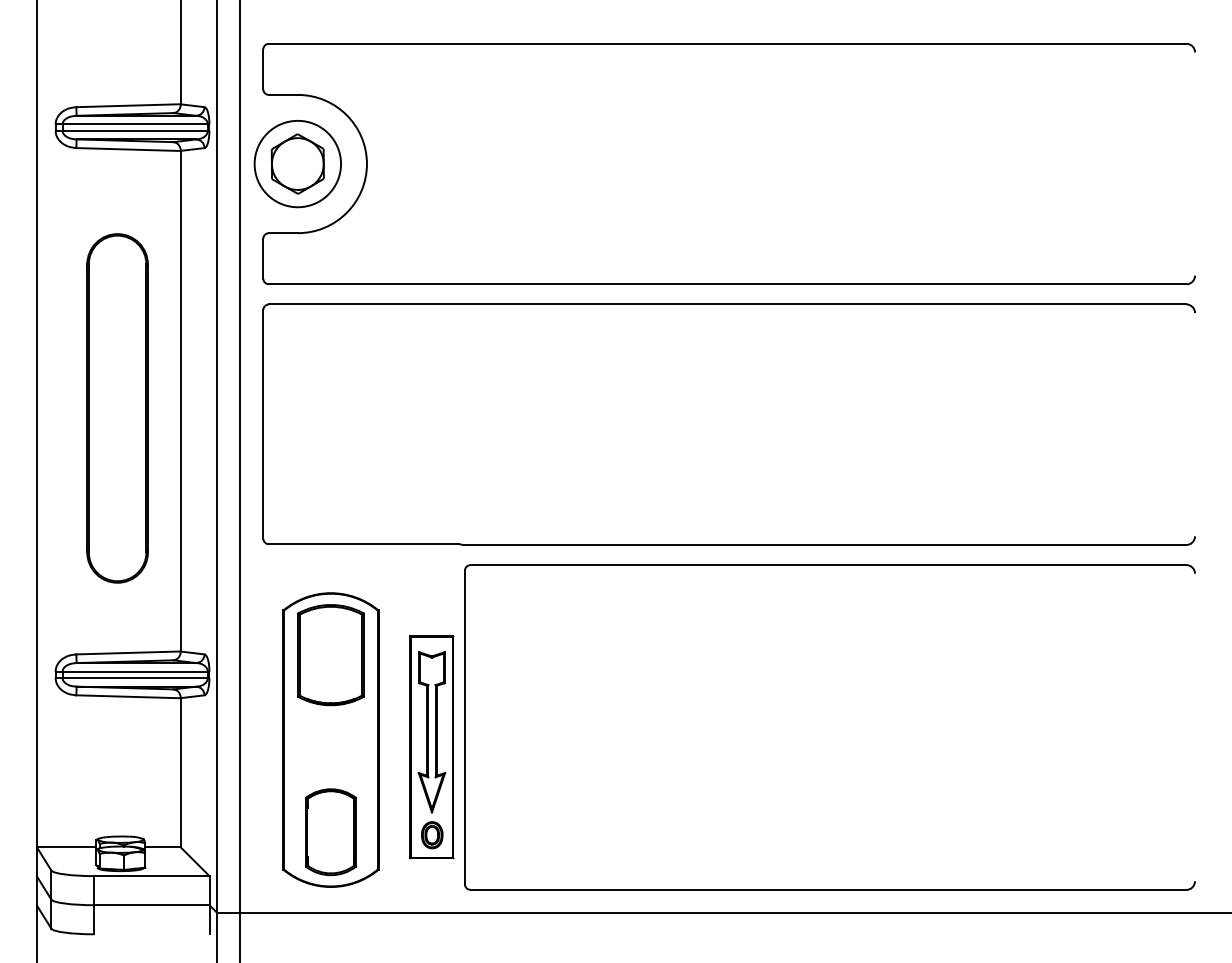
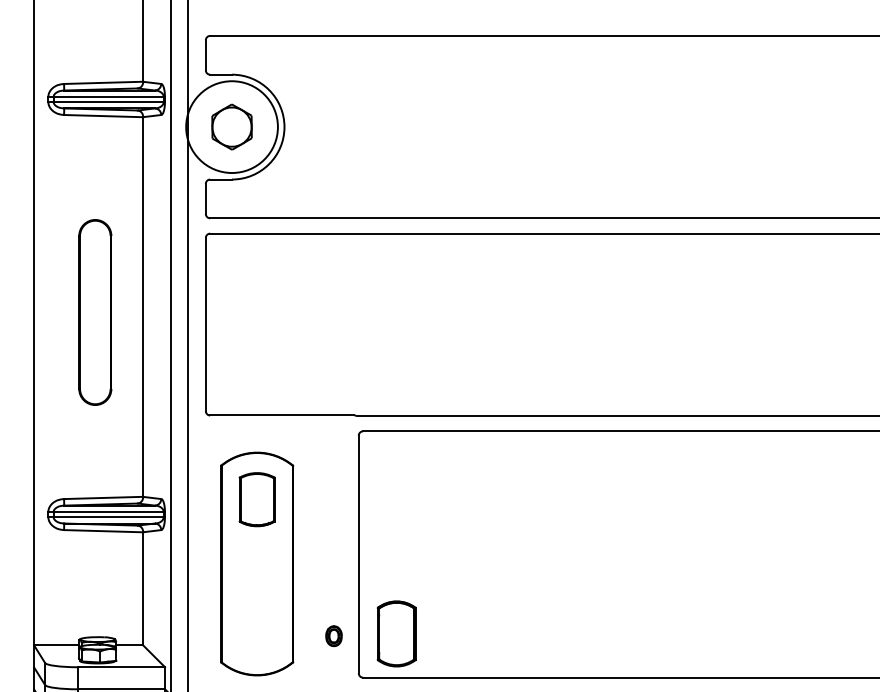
circle: (297, 163) -> (231, 126), size x1.4
part: (117, 408) -> (95, 312), size x0.7
part: (330, 655) -> (256, 499), size x0.7
part: (431, 747) -> (333, 569), removed
part: (330, 831) -> (396, 633), moved

